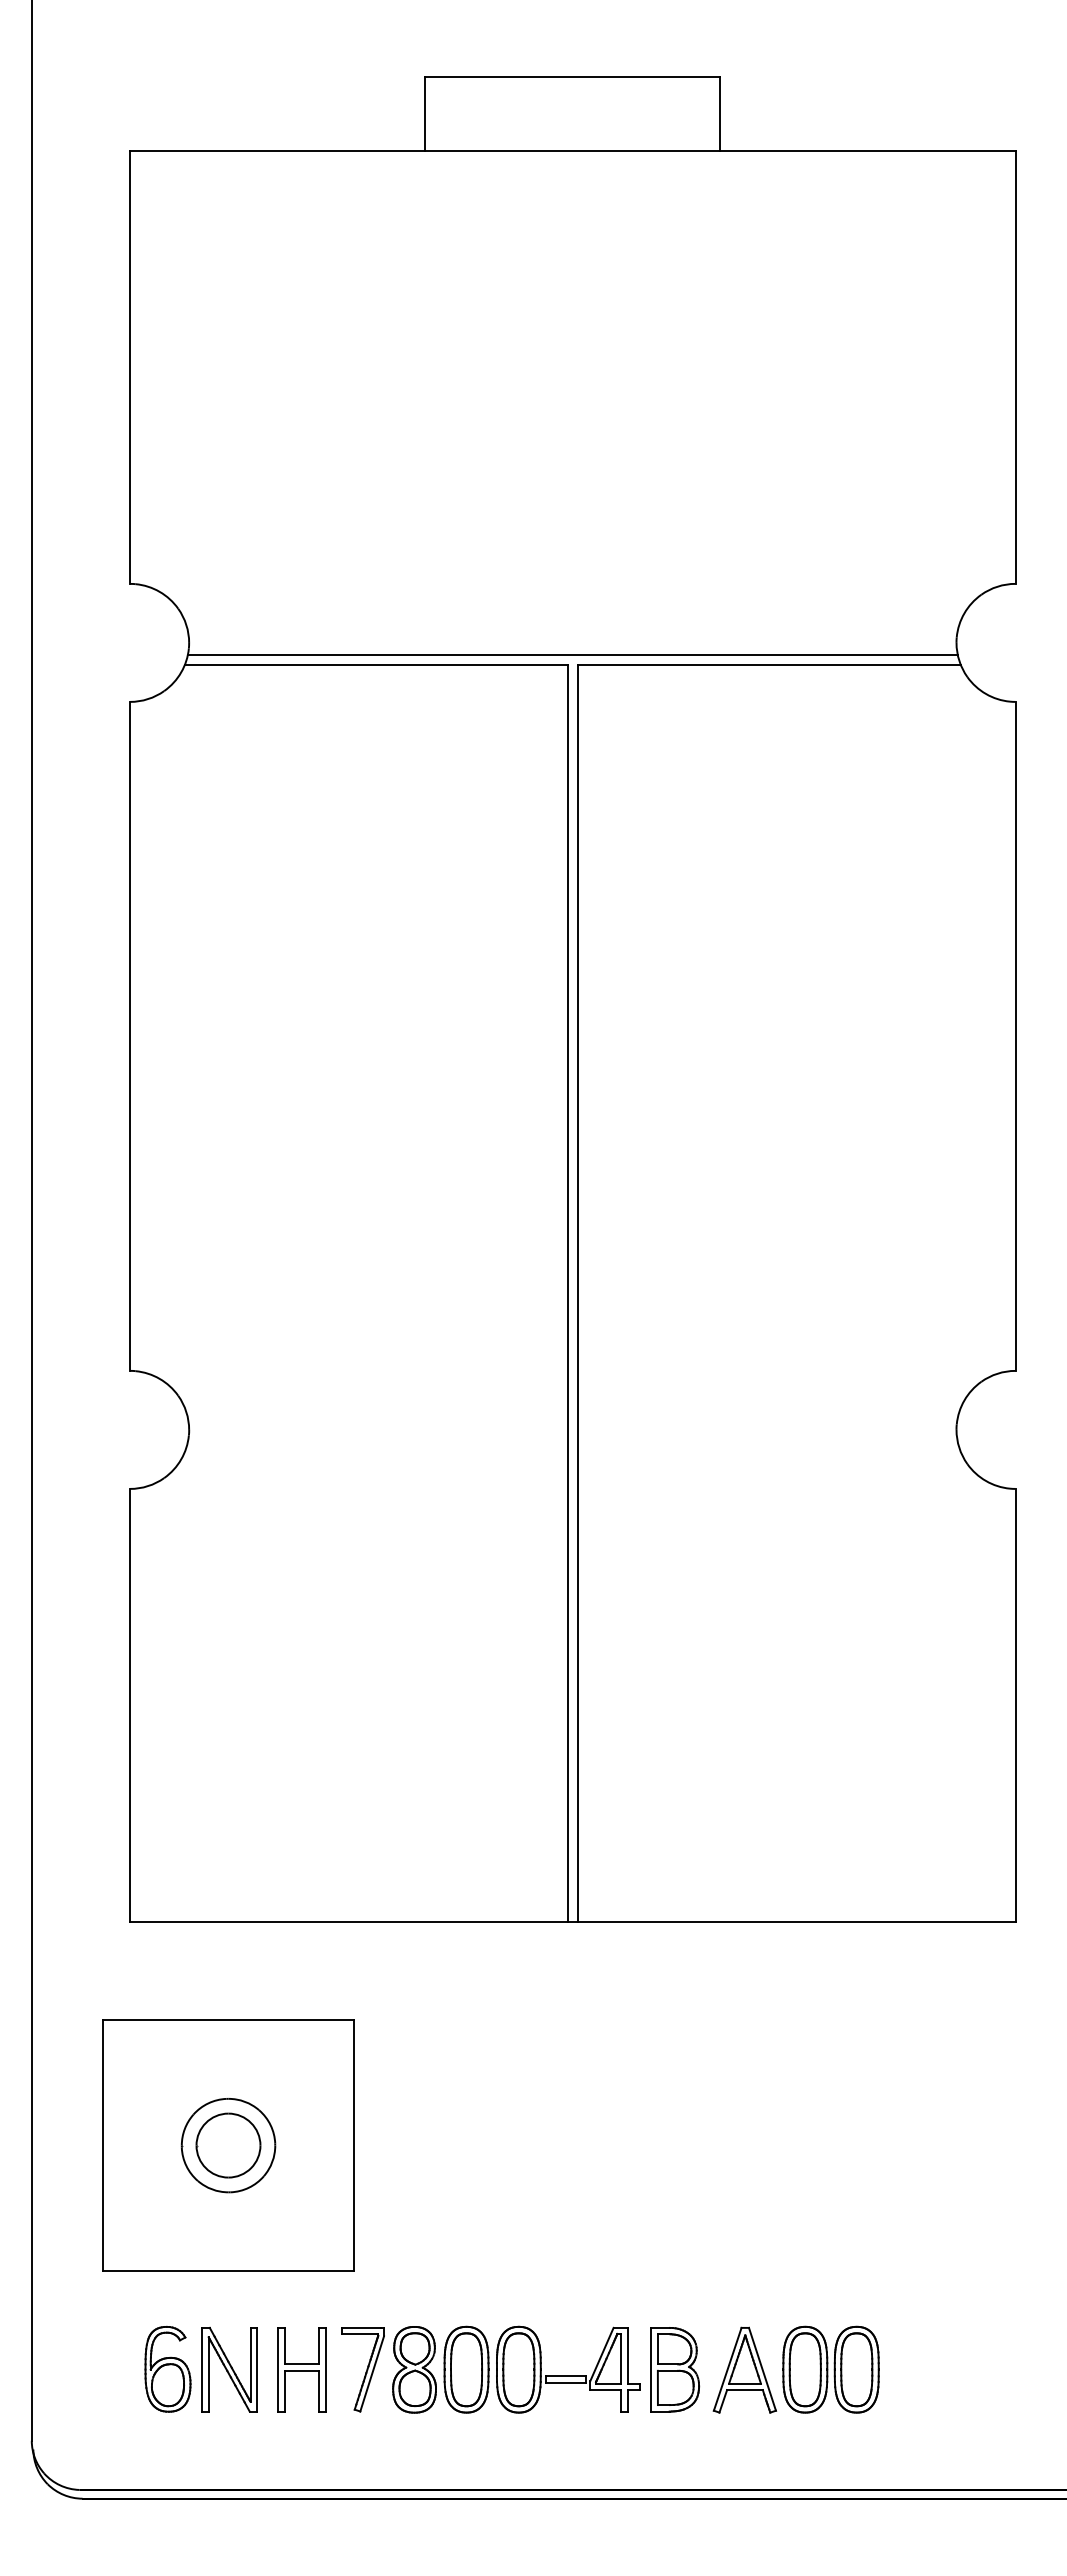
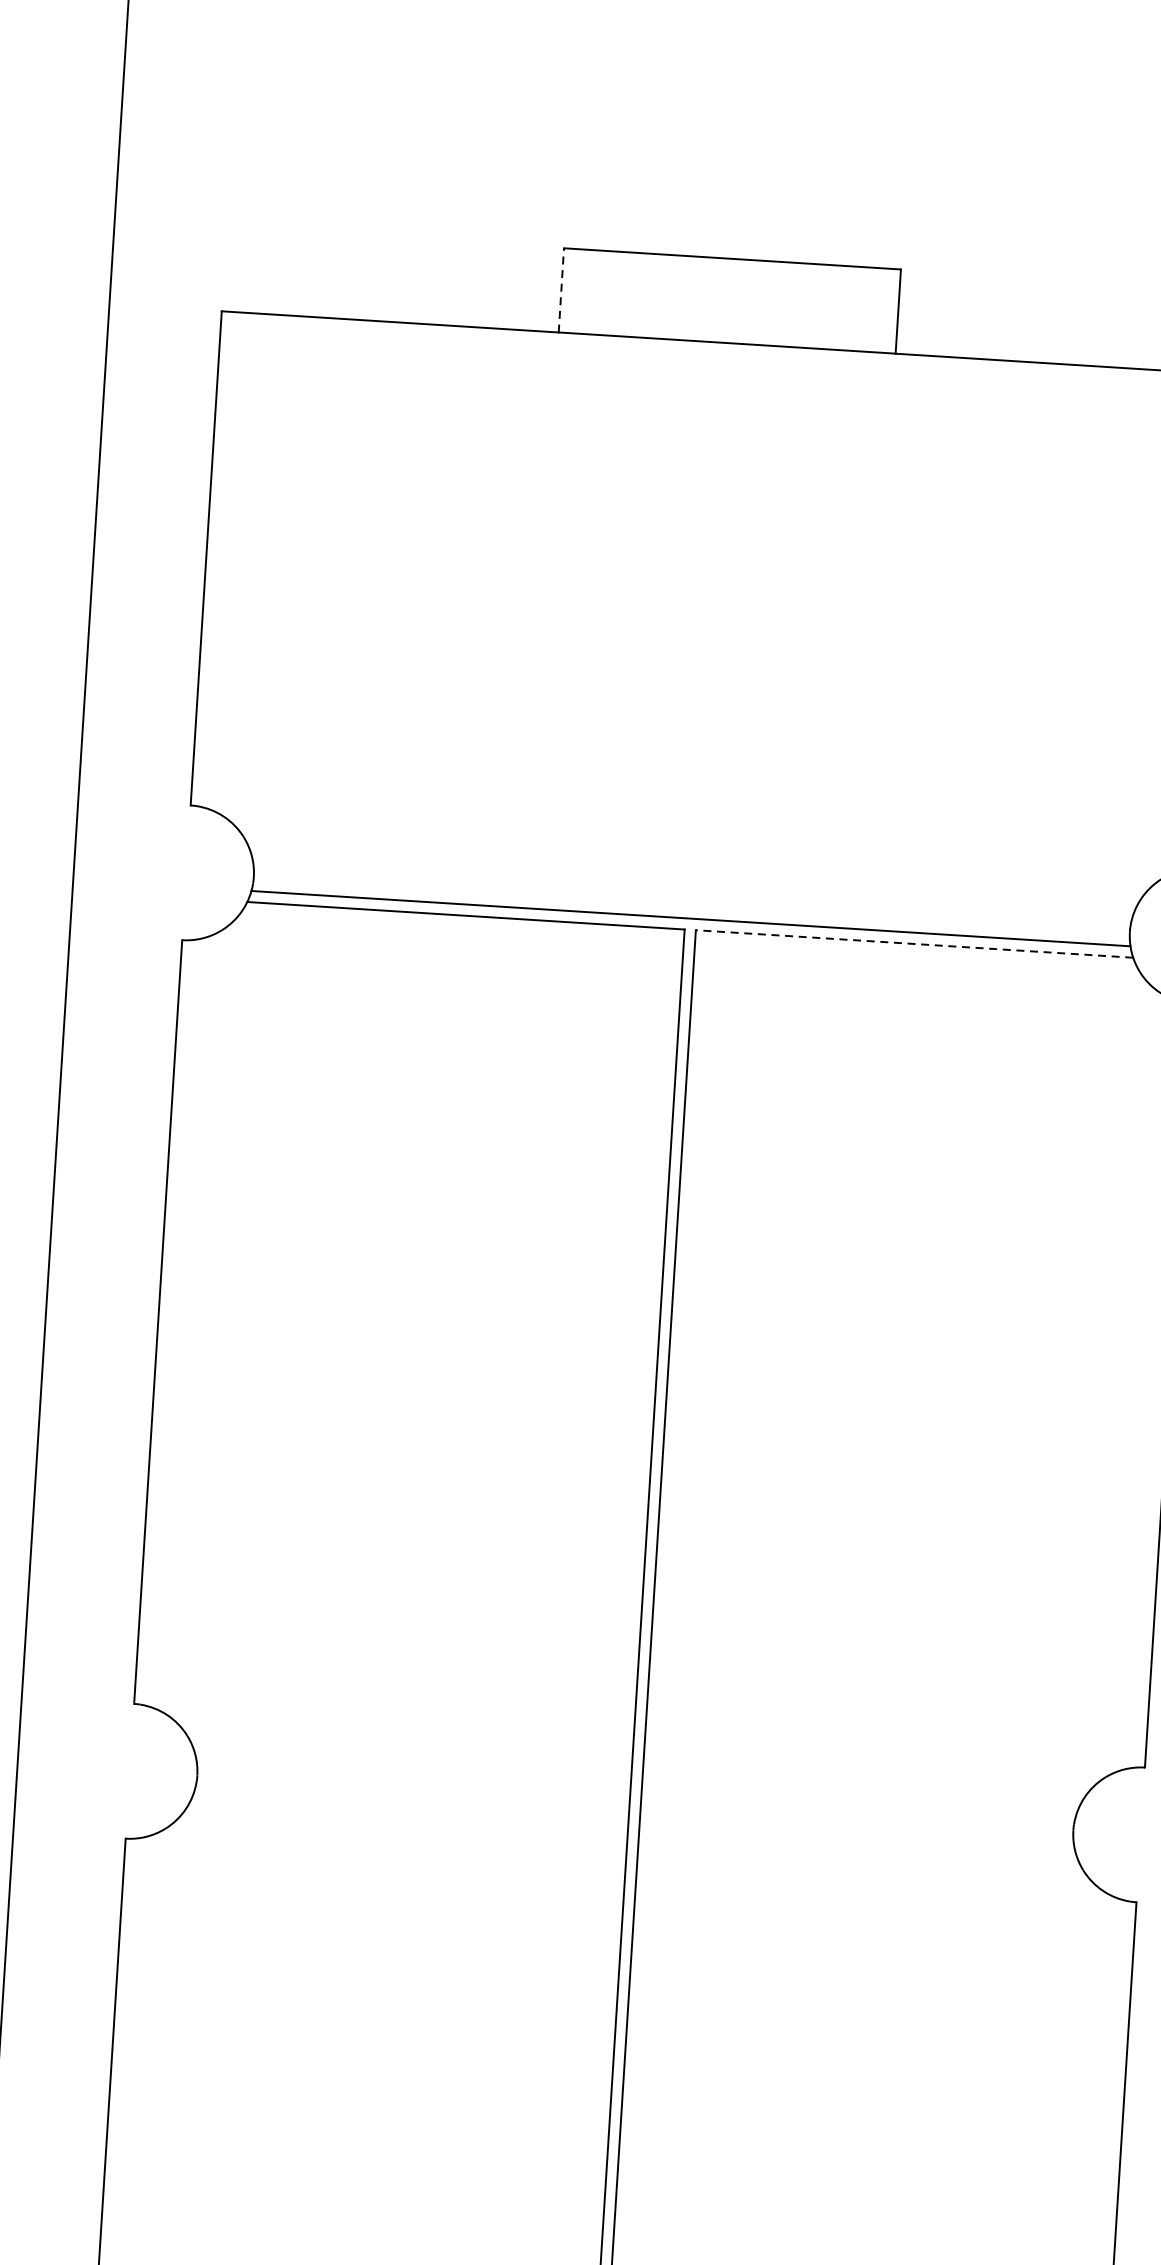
line: (425, 114) -> (561, 290), solid -> dashed
line: (769, 665) -> (914, 944), solid -> dashed

